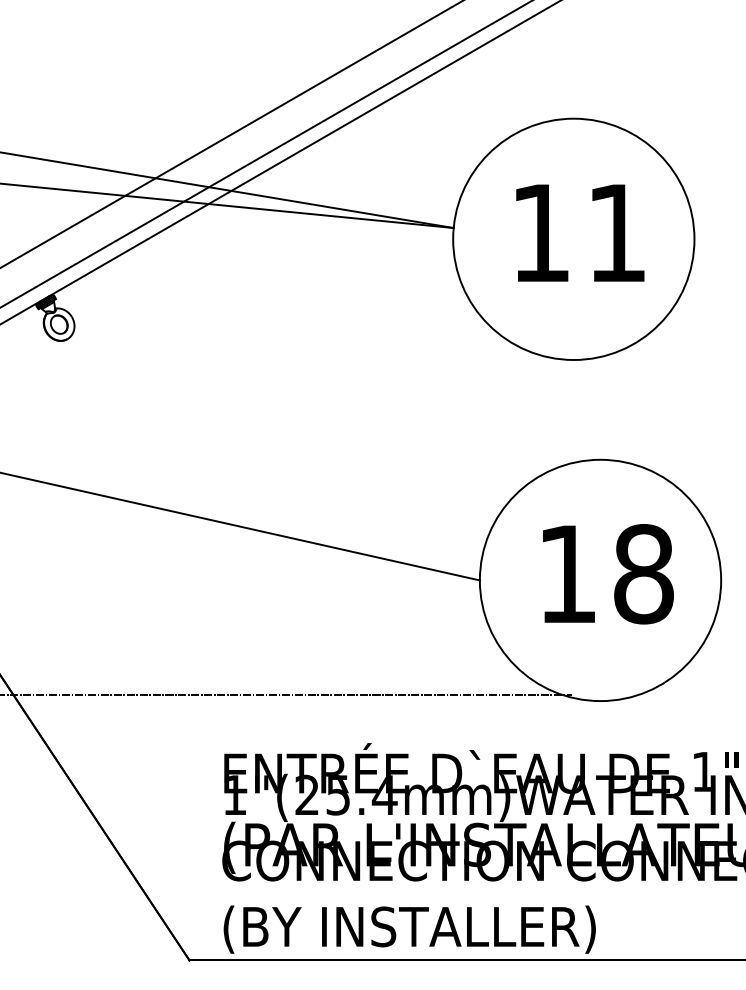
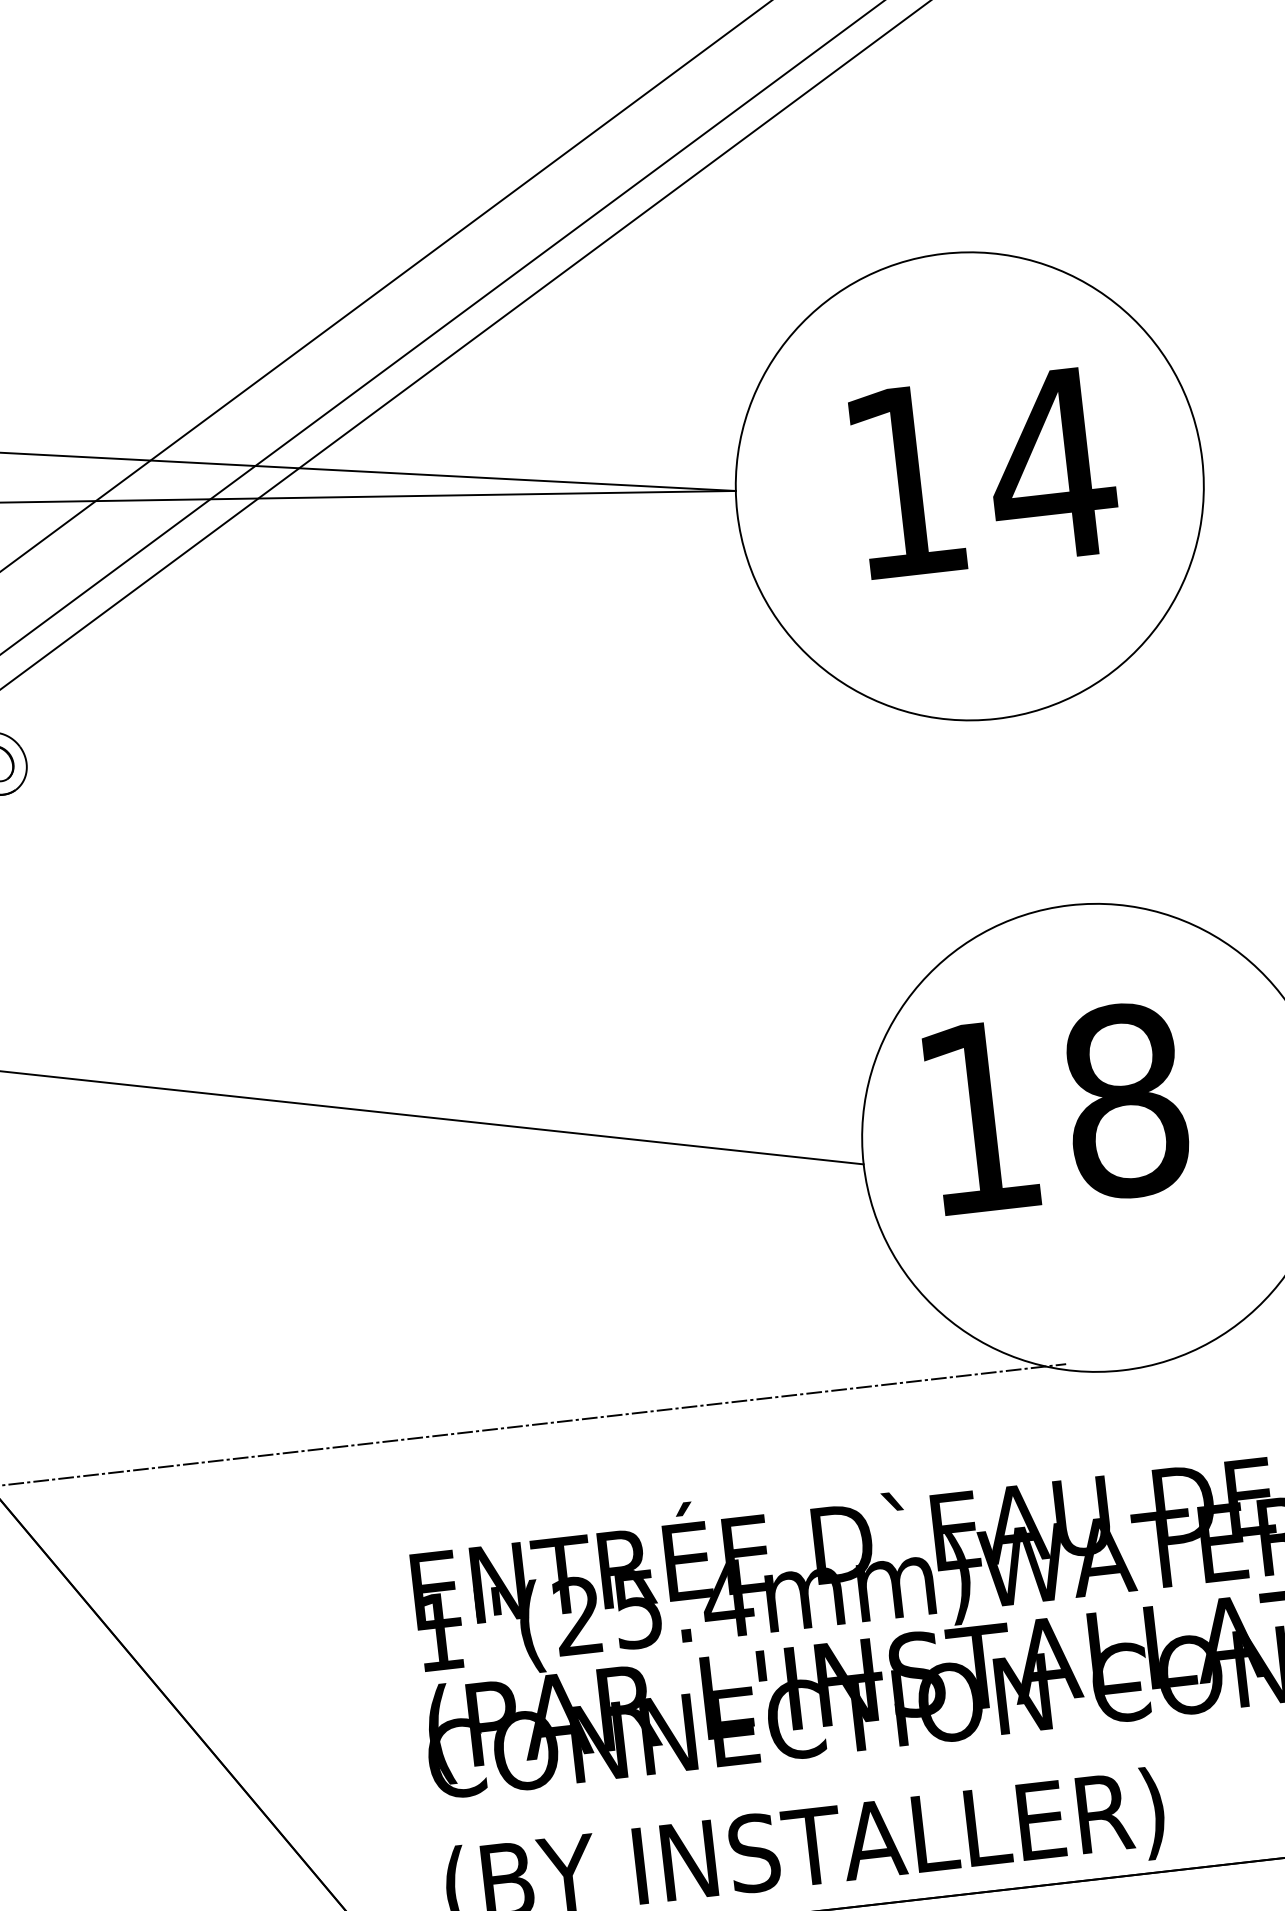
text: (616, 232) -> (1050, 463), 11 -> 14
text: (608, 574) -> (1057, 1109), moved

